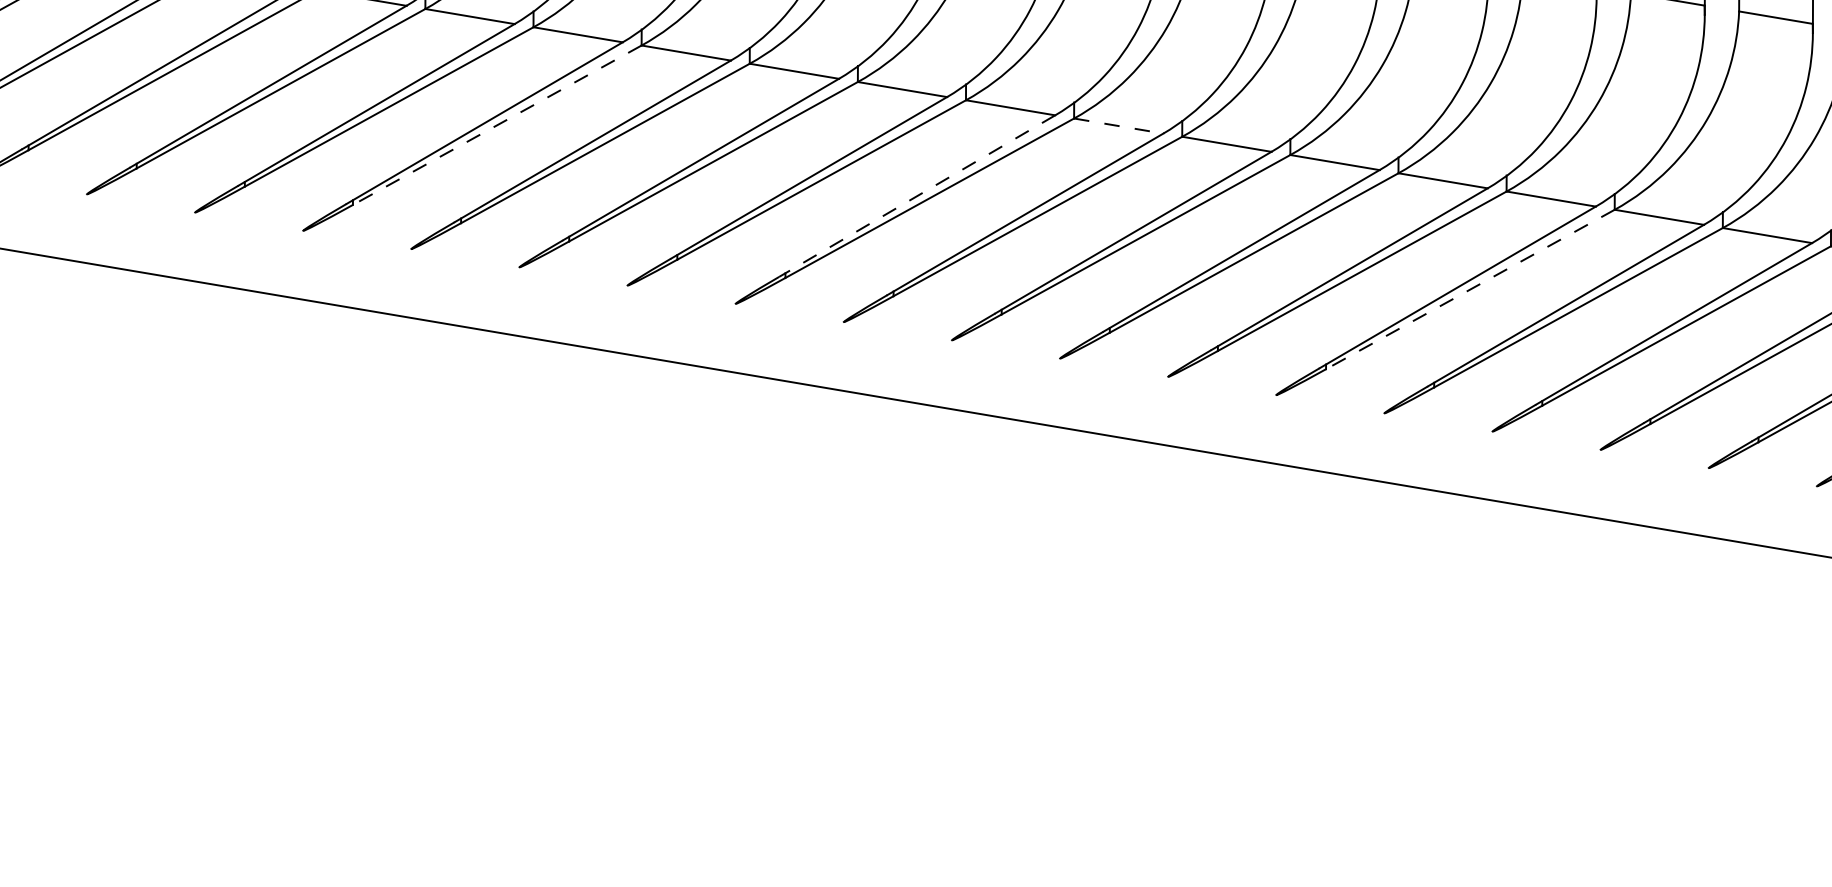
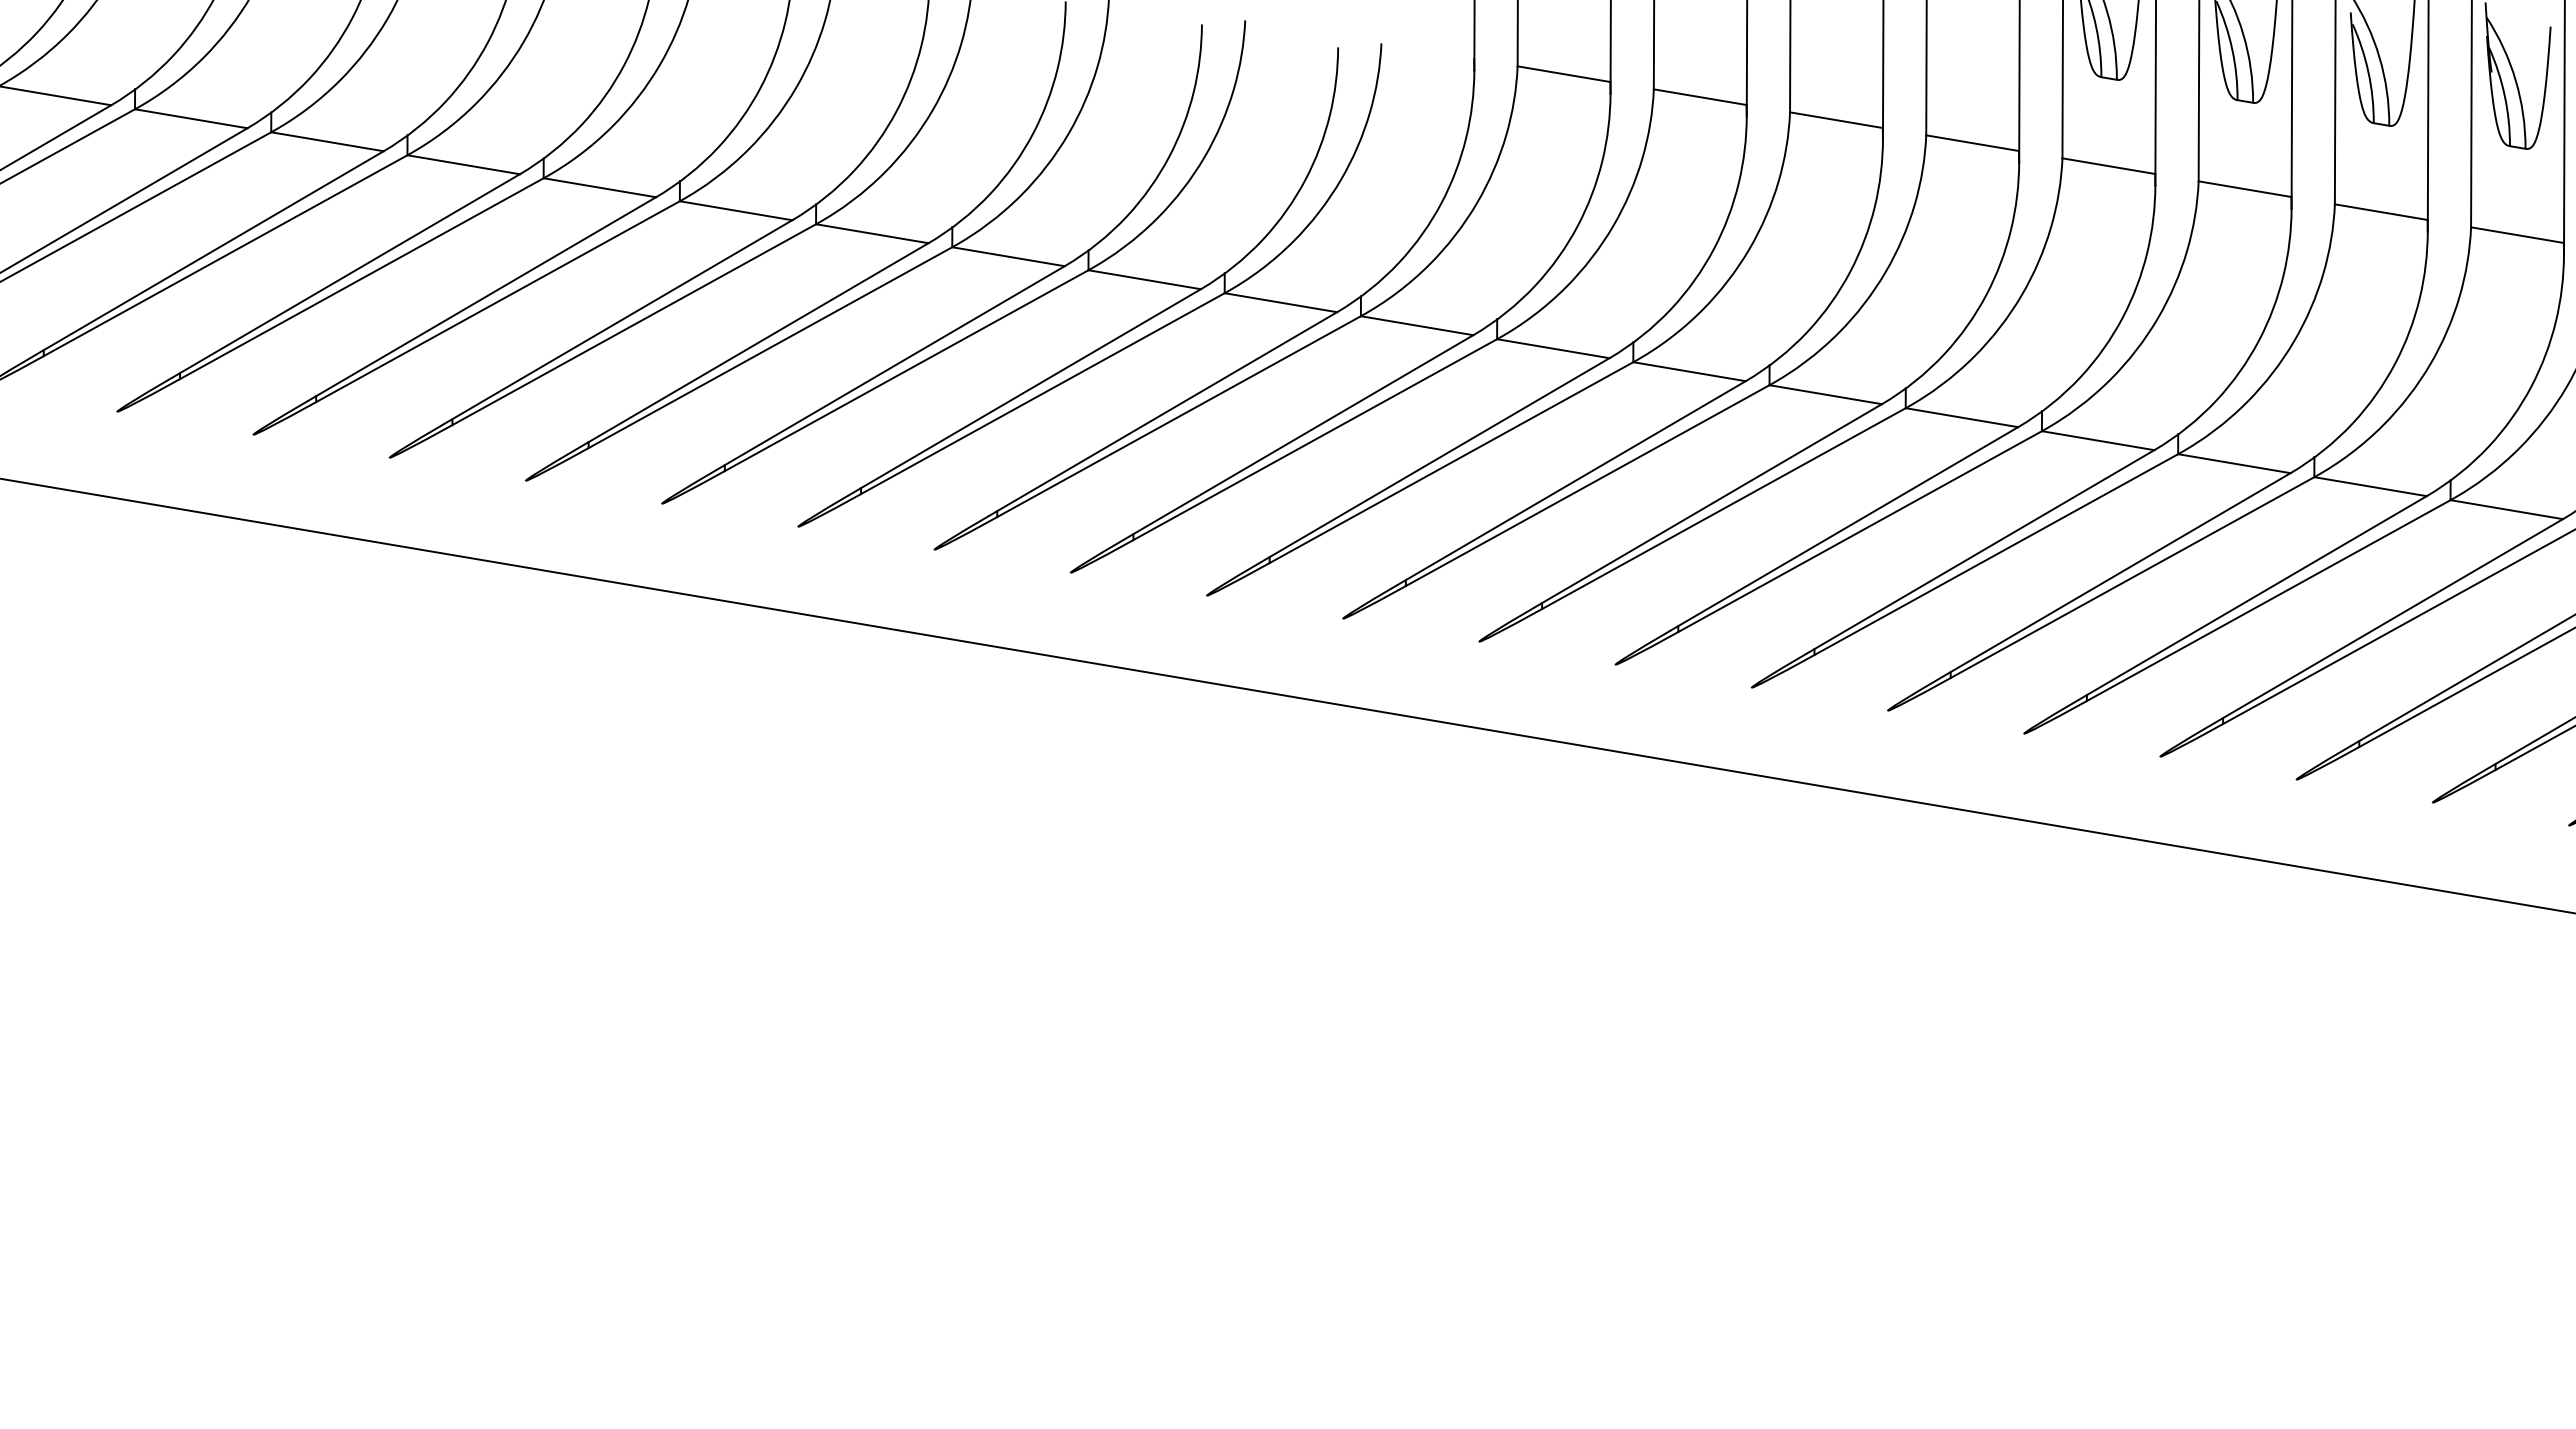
line: (497, 125) -> (498, 301), dashed -> solid
line: (1119, 125) -> (1281, 302), dashed -> solid
line: (916, 196) -> (1026, 391), dashed -> solid
line: (1470, 289) -> (1723, 508), dashed -> solid

